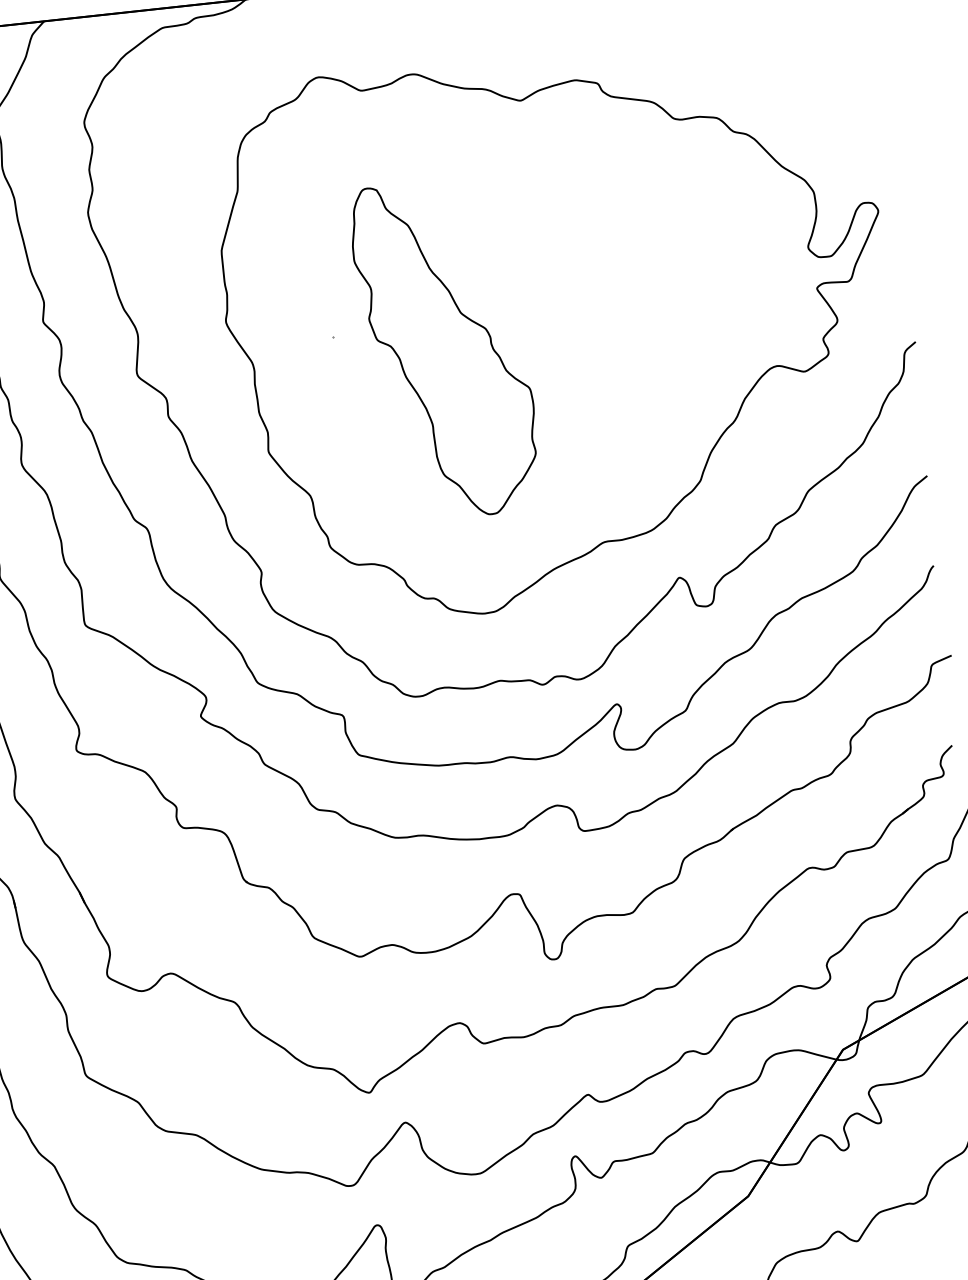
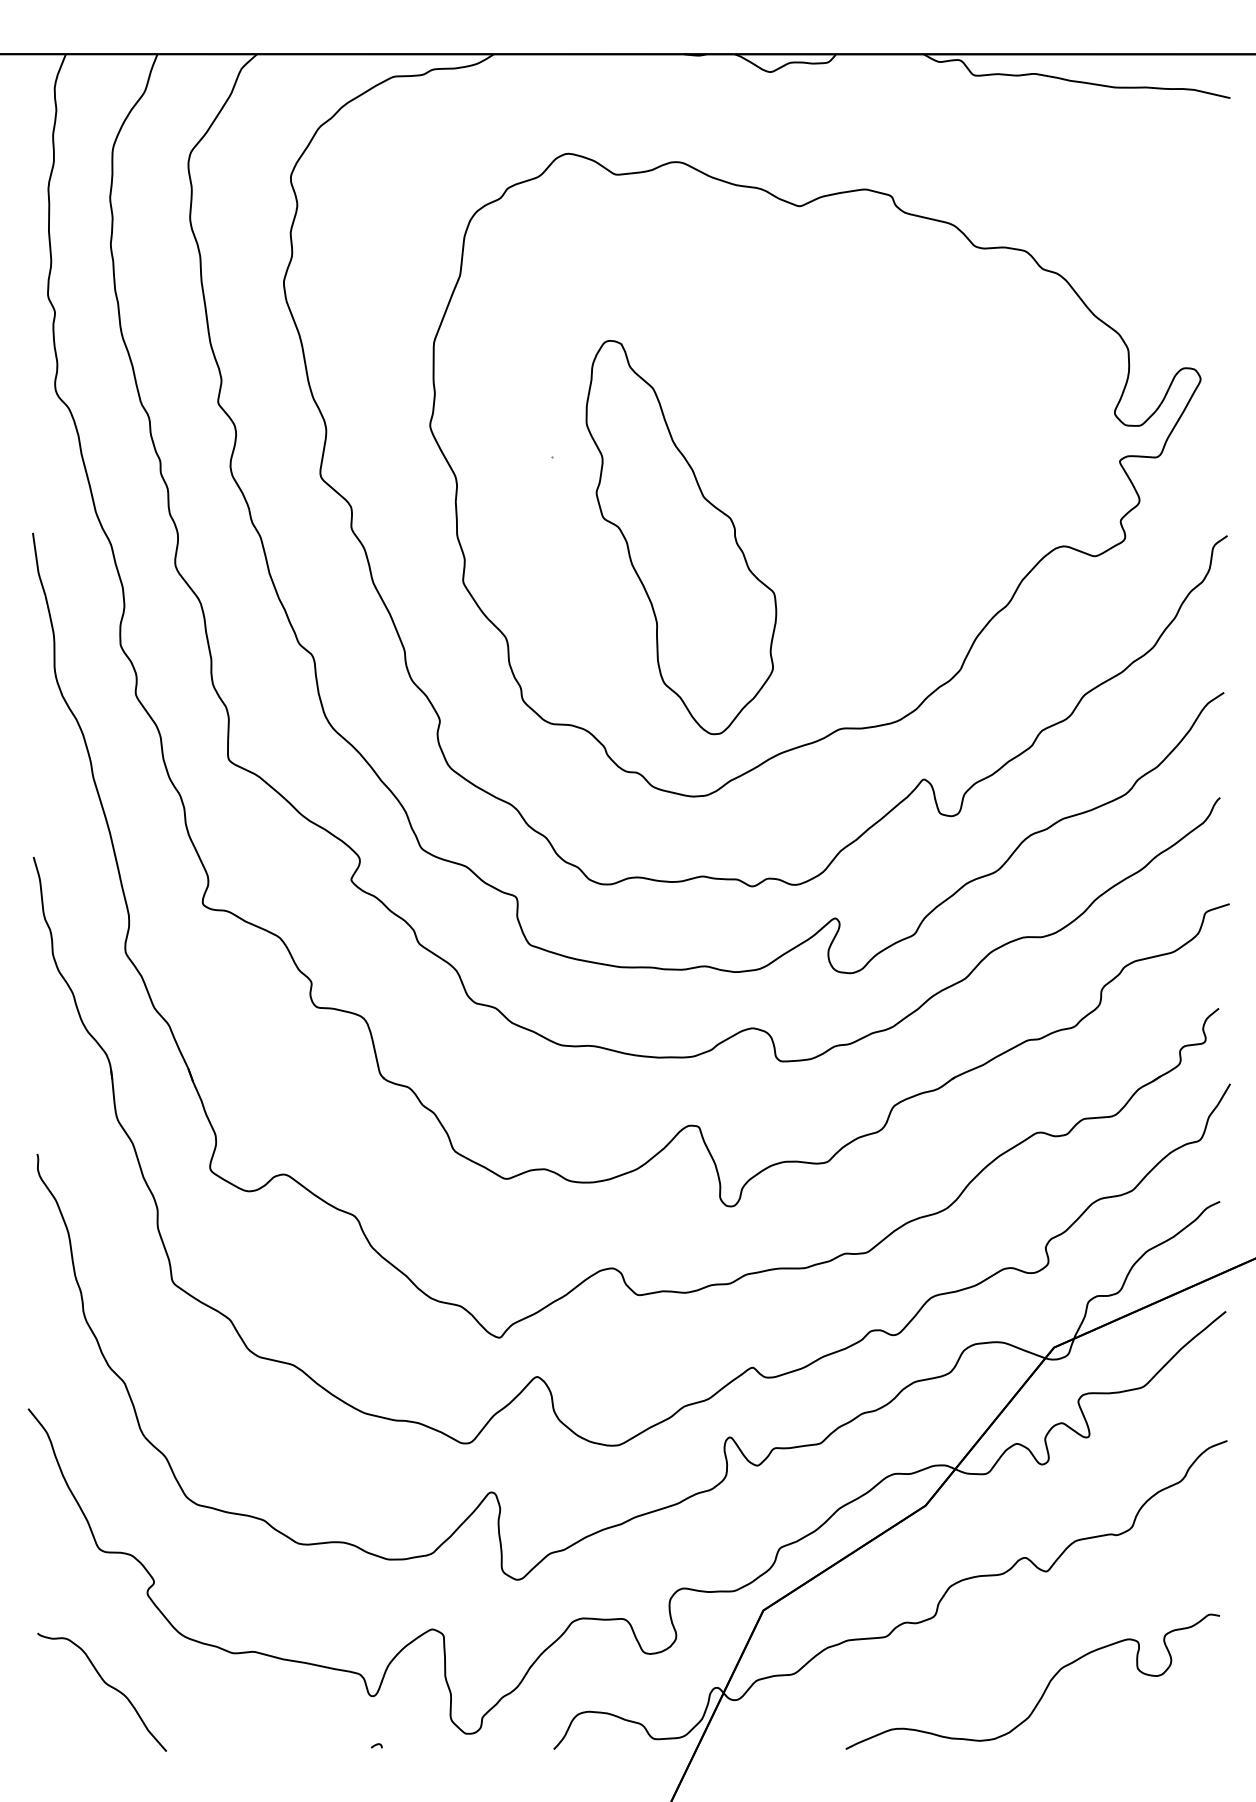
part: (445, 349) -> (681, 537), moved

